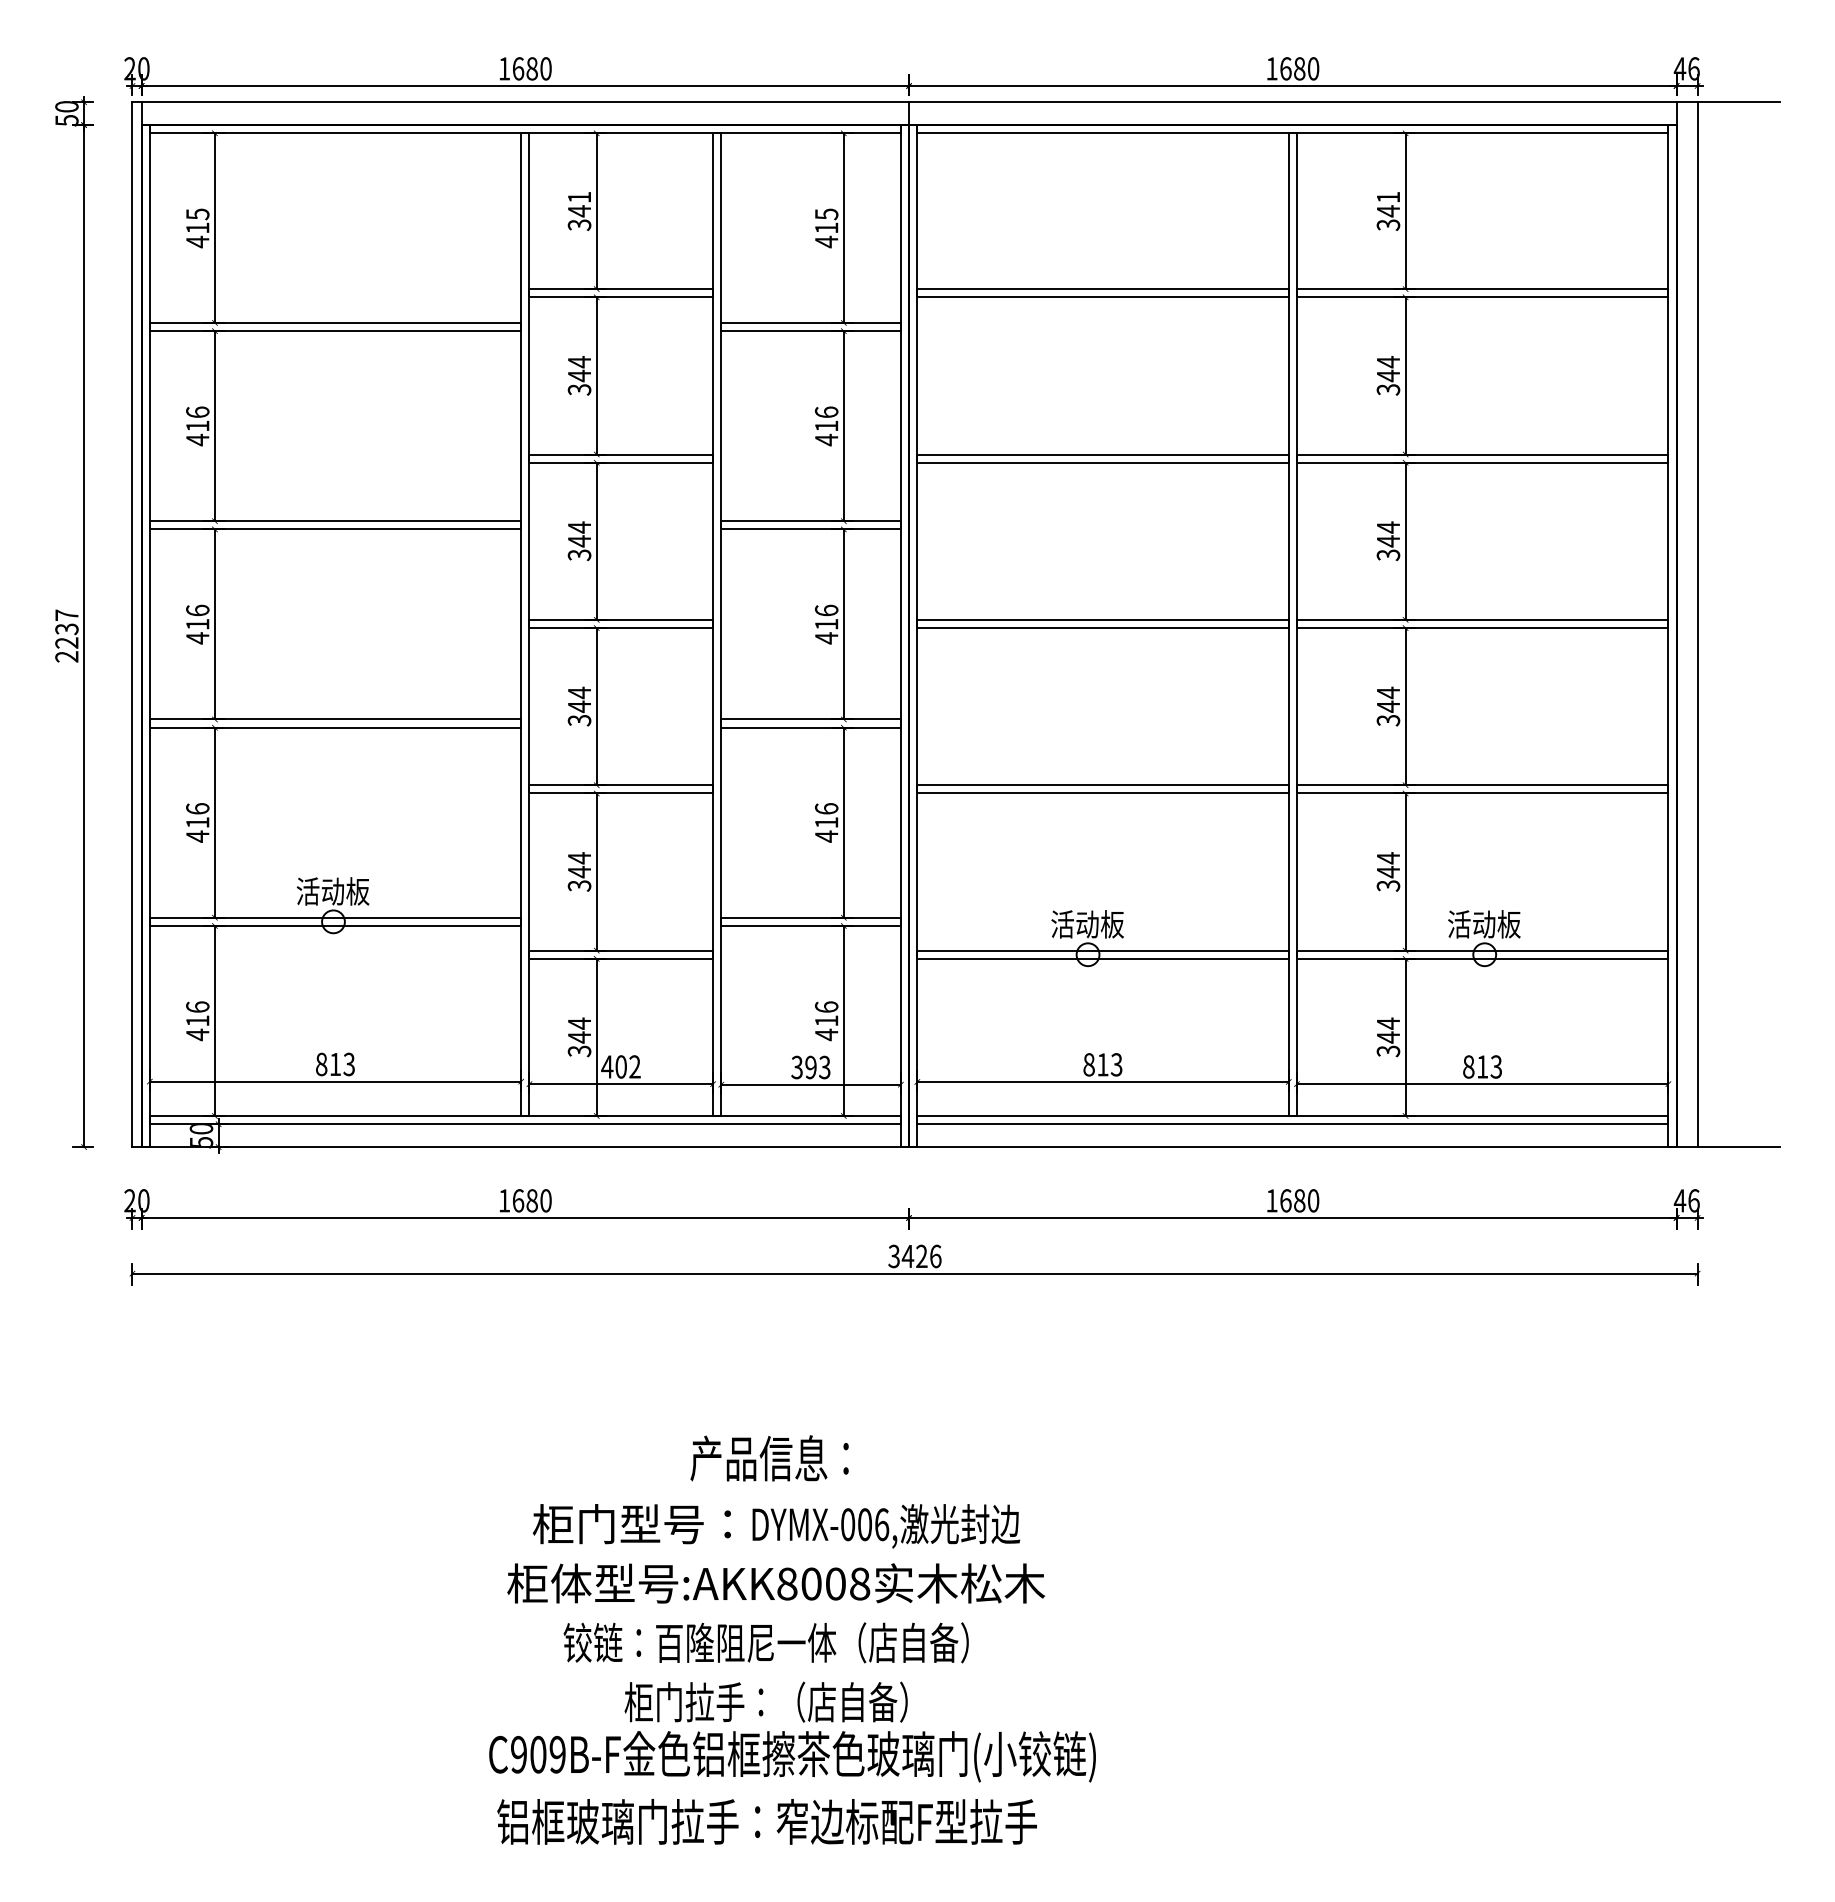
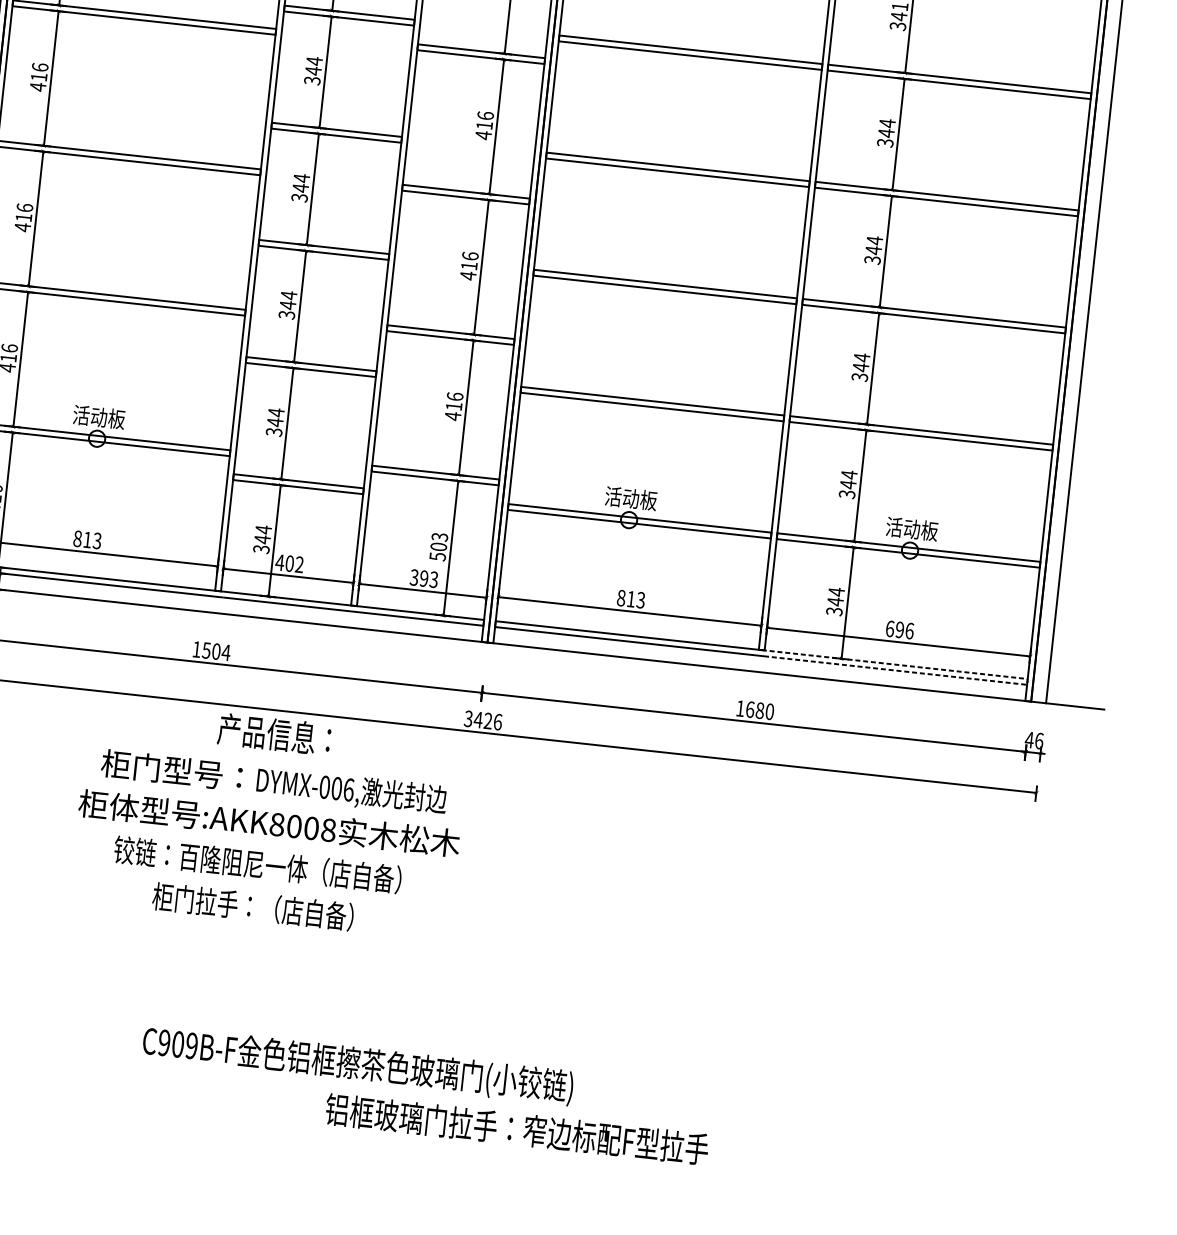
text: (826, 1021) -> (438, 547), 416 -> 503
text: (1482, 1066) -> (899, 629), 813 -> 696
line: (1668, 1119) -> (1027, 681), solid -> dashed
text: (532, 1200) -> (216, 651), 1680 -> 1504
text: (775, 1578) -> (269, 819), moved
text: (766, 1821) -> (516, 1129), moved

